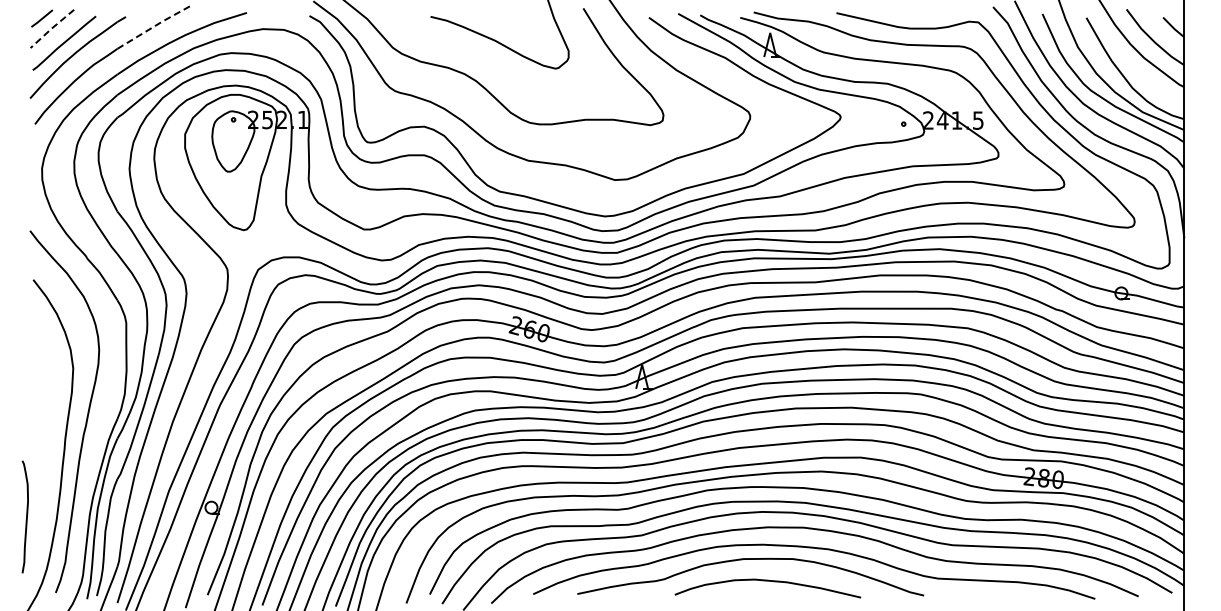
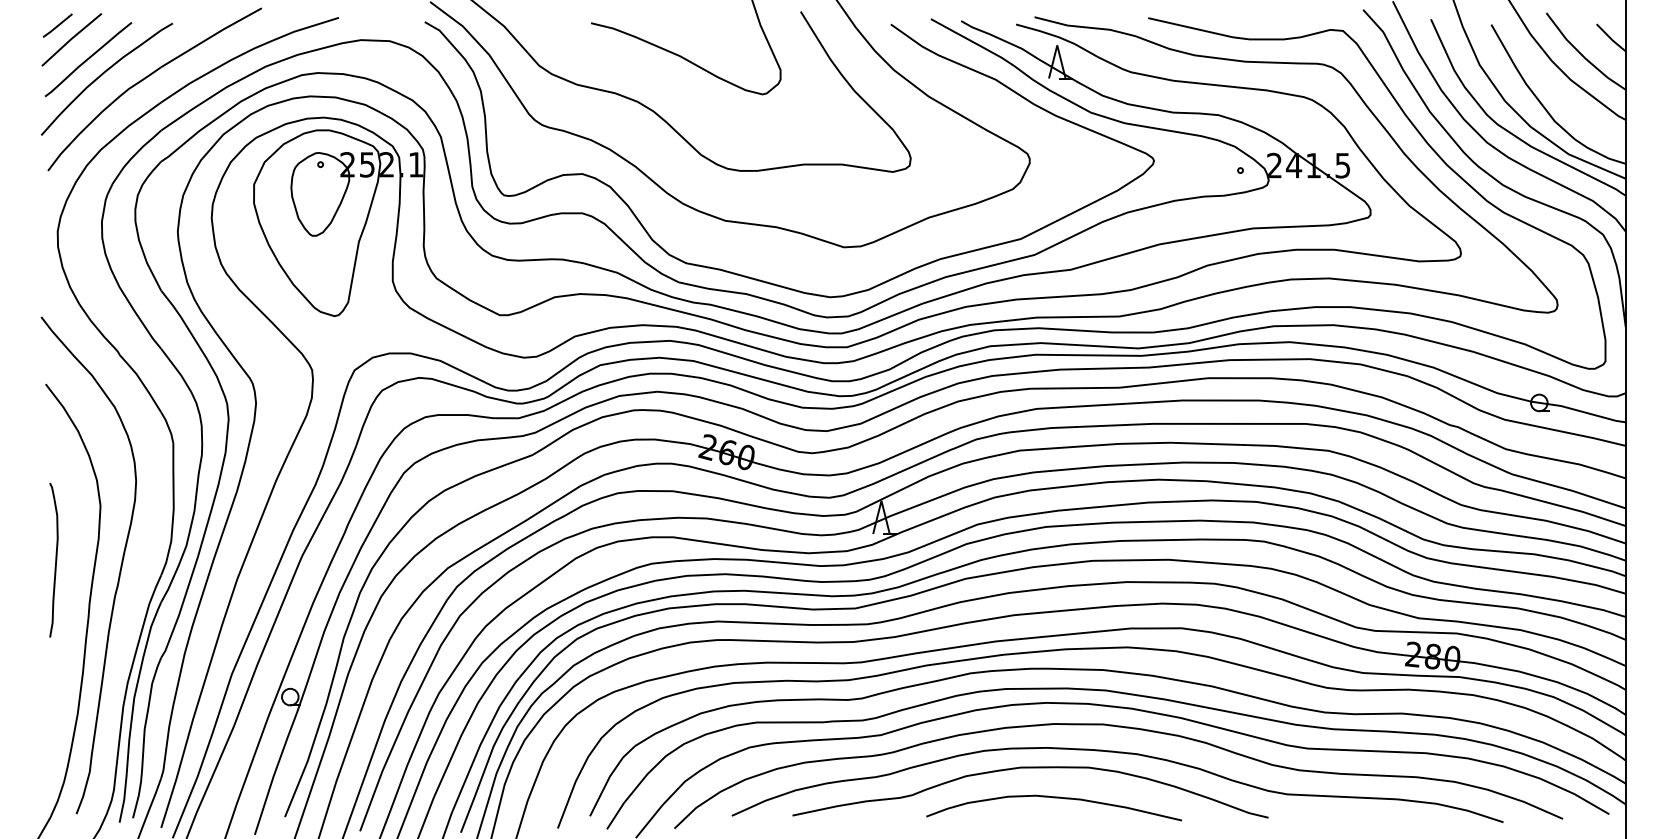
line: (154, 26) -> (212, 36), dashed -> solid
line: (51, 28) -> (70, 39), dashed -> solid
curve: (26, 516) -> (55, 559), moved

